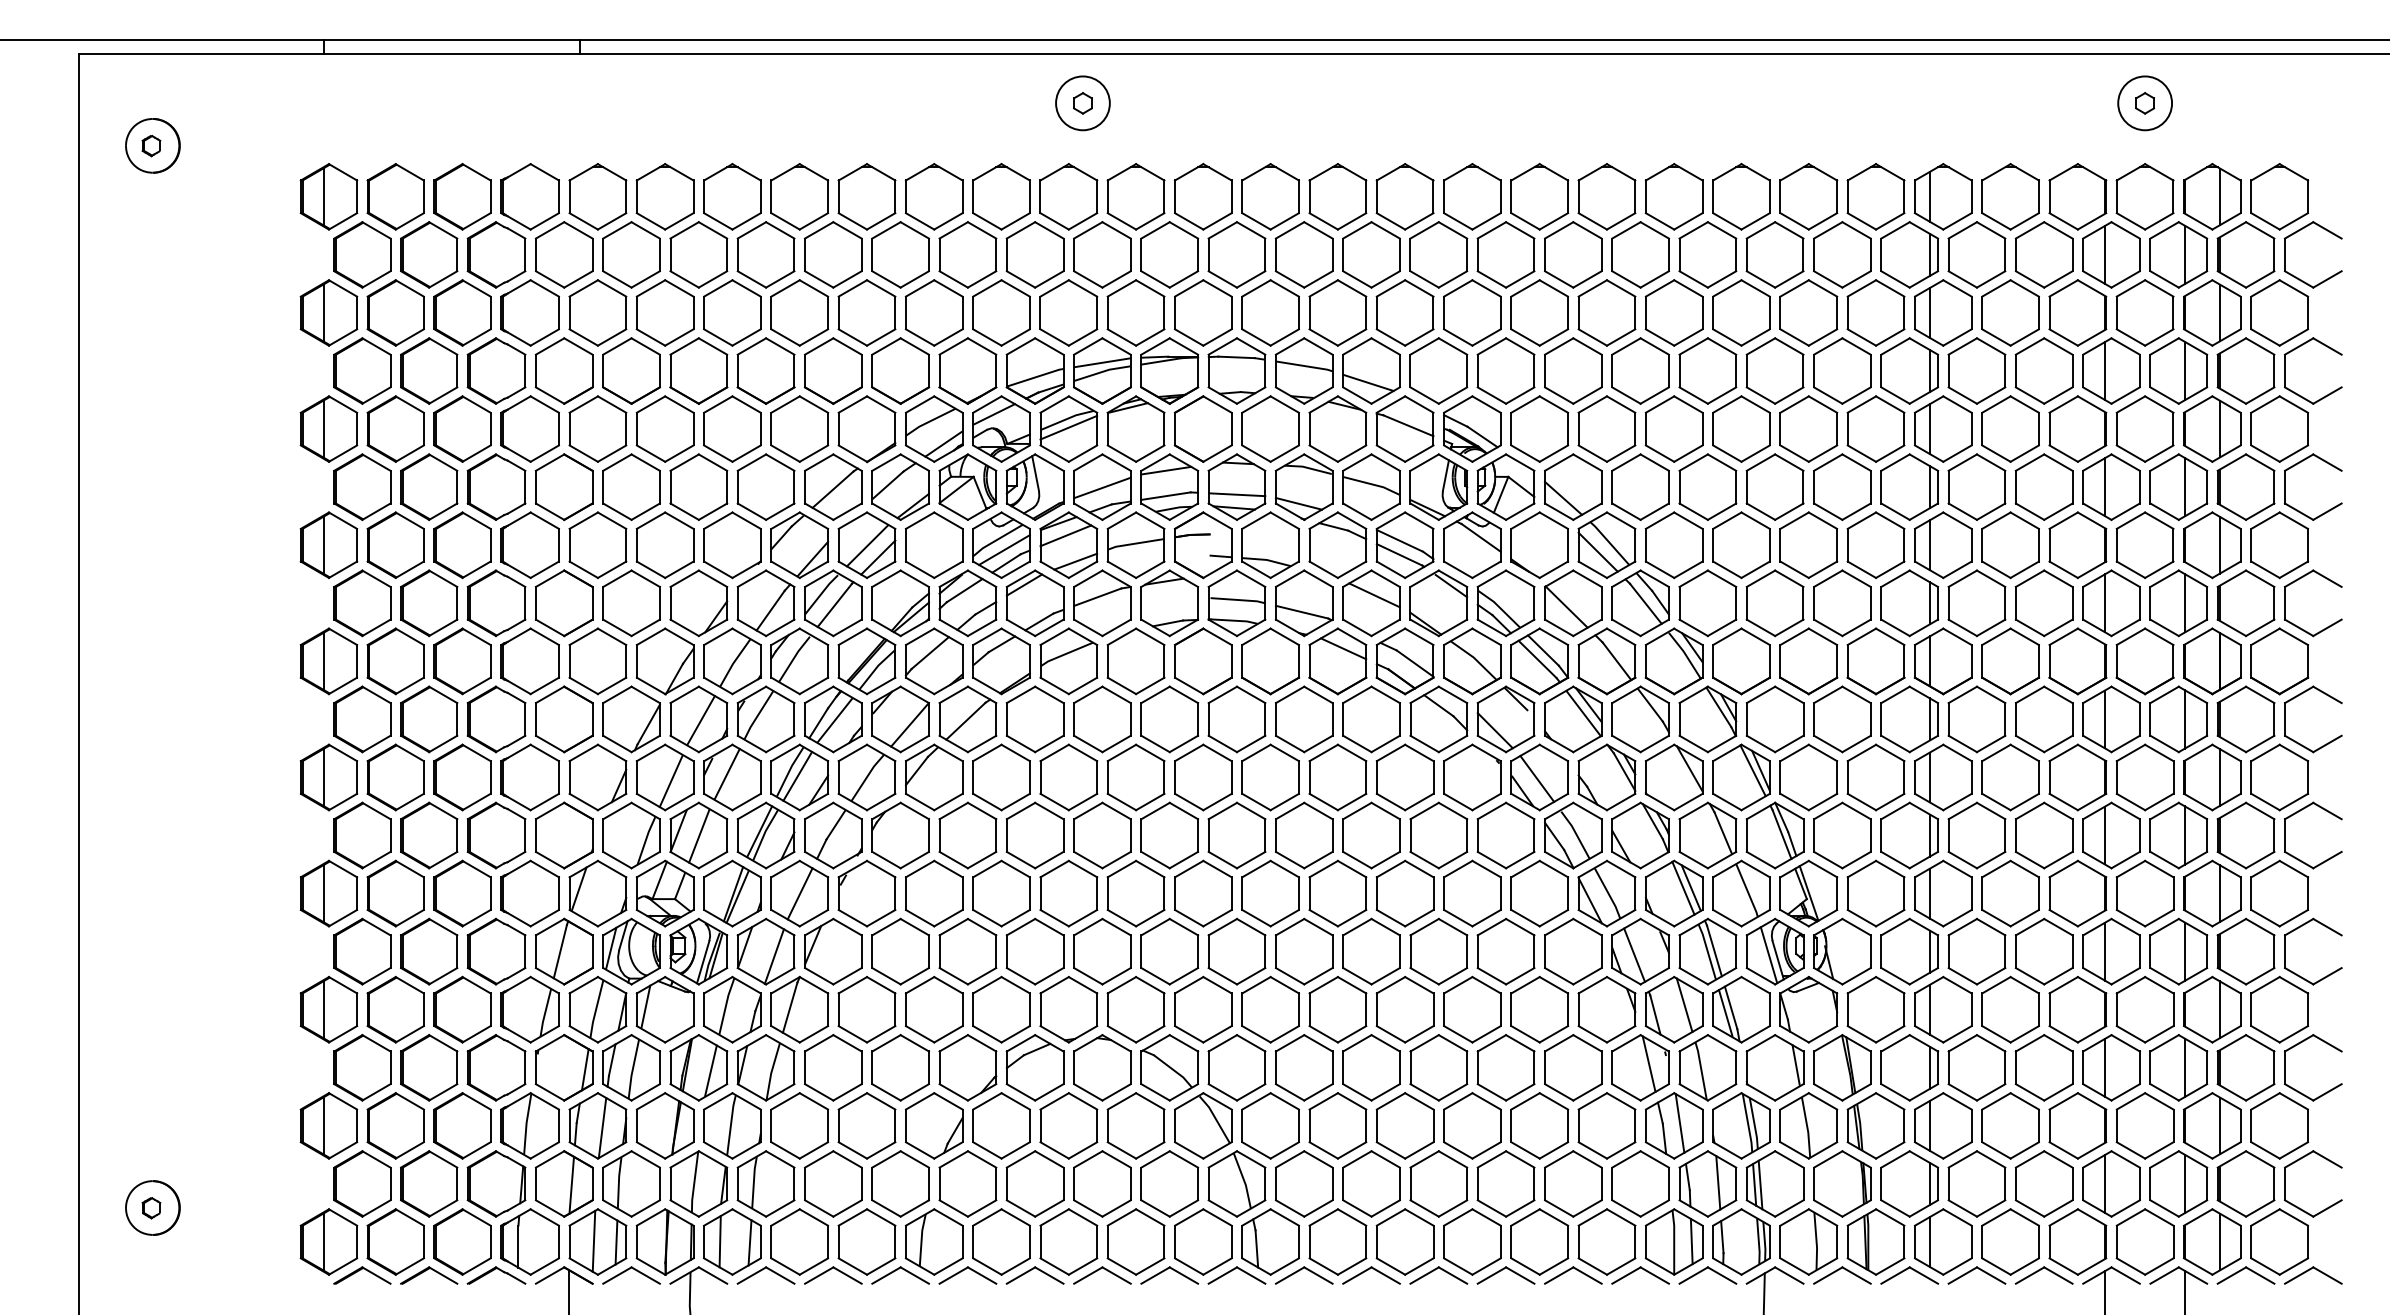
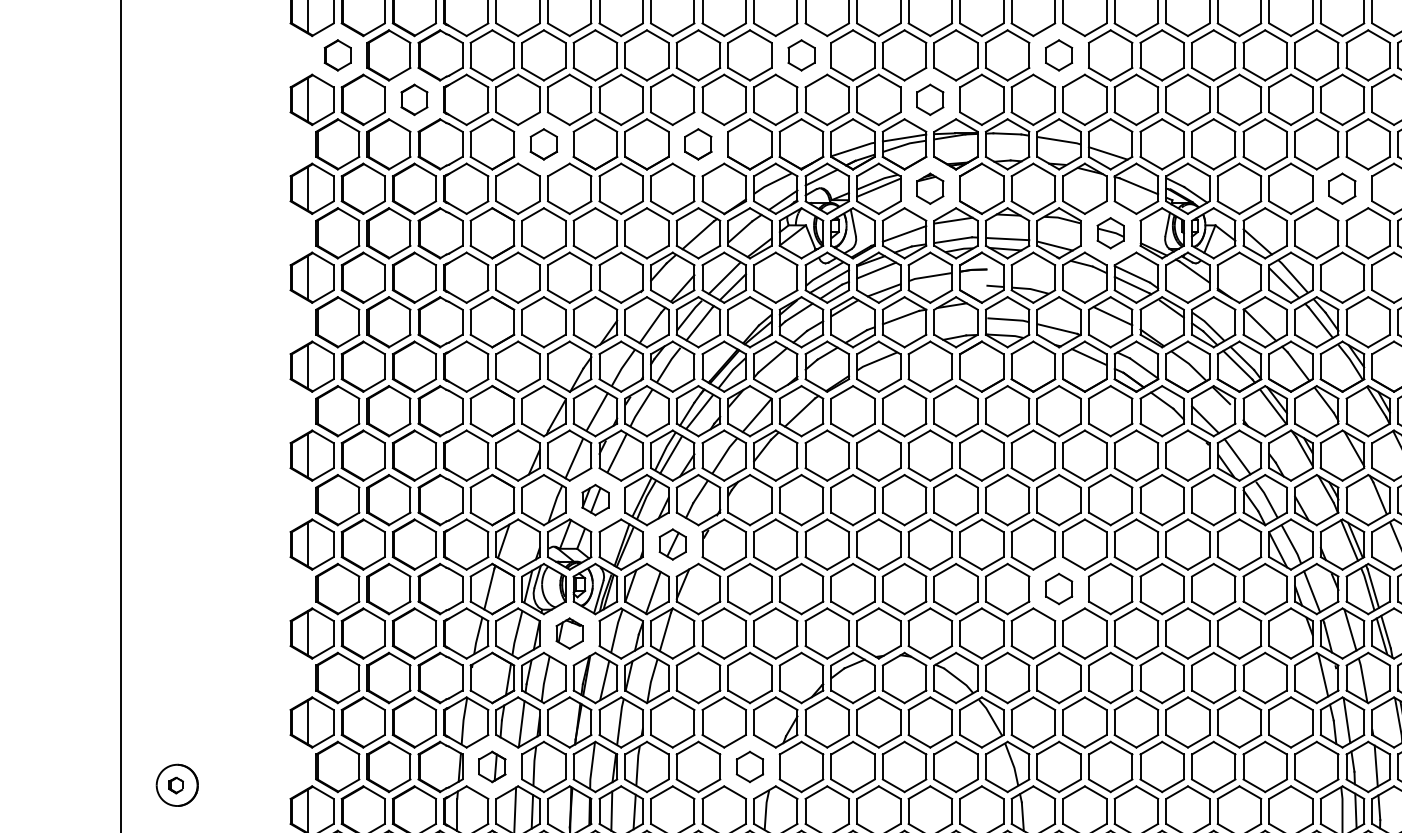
part: (362, 254) -> (337, 55), size x0.6
part: (967, 254) -> (801, 55), size x0.6
part: (1303, 254) -> (1058, 55), size x0.6
part: (462, 312) -> (414, 99), size x0.6
part: (1135, 312) -> (929, 99), size x0.6
part: (631, 370) -> (543, 143), size x0.6
part: (832, 370) -> (697, 143), size x0.6
part: (1135, 428) -> (929, 188), size x0.6
part: (1673, 428) -> (1341, 188), size x0.6
part: (1371, 486) -> (1110, 232), size x0.6
part: (698, 835) -> (595, 500), size x0.6
part: (799, 893) -> (672, 544), size x0.6
part: (1303, 951) -> (1058, 588), size x0.6
part: (664, 1009) -> (569, 633), size x0.6
part: (563, 1183) -> (491, 766), size x0.6
part: (900, 1183) -> (749, 766), size x0.6

